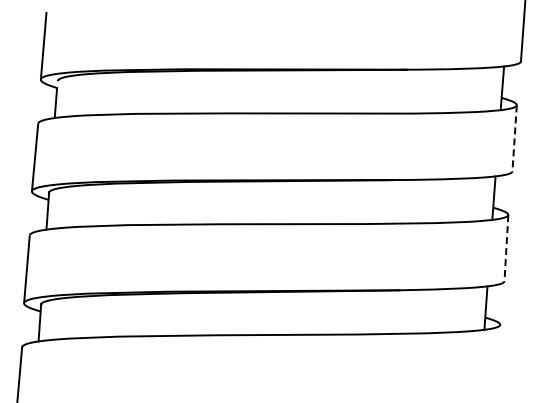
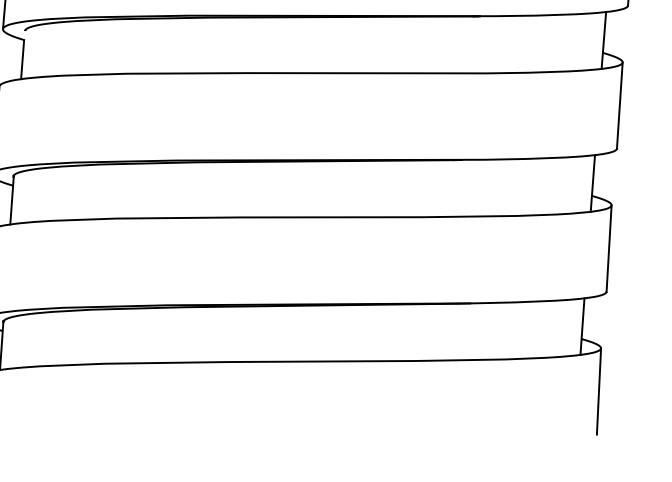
line: (514, 138) -> (619, 105), dashed -> solid
line: (506, 248) -> (609, 249), dashed -> solid
line: (498, 358) -> (598, 392), added

